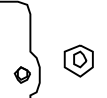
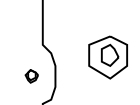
part: (21, 74) -> (30, 75), size x0.6

